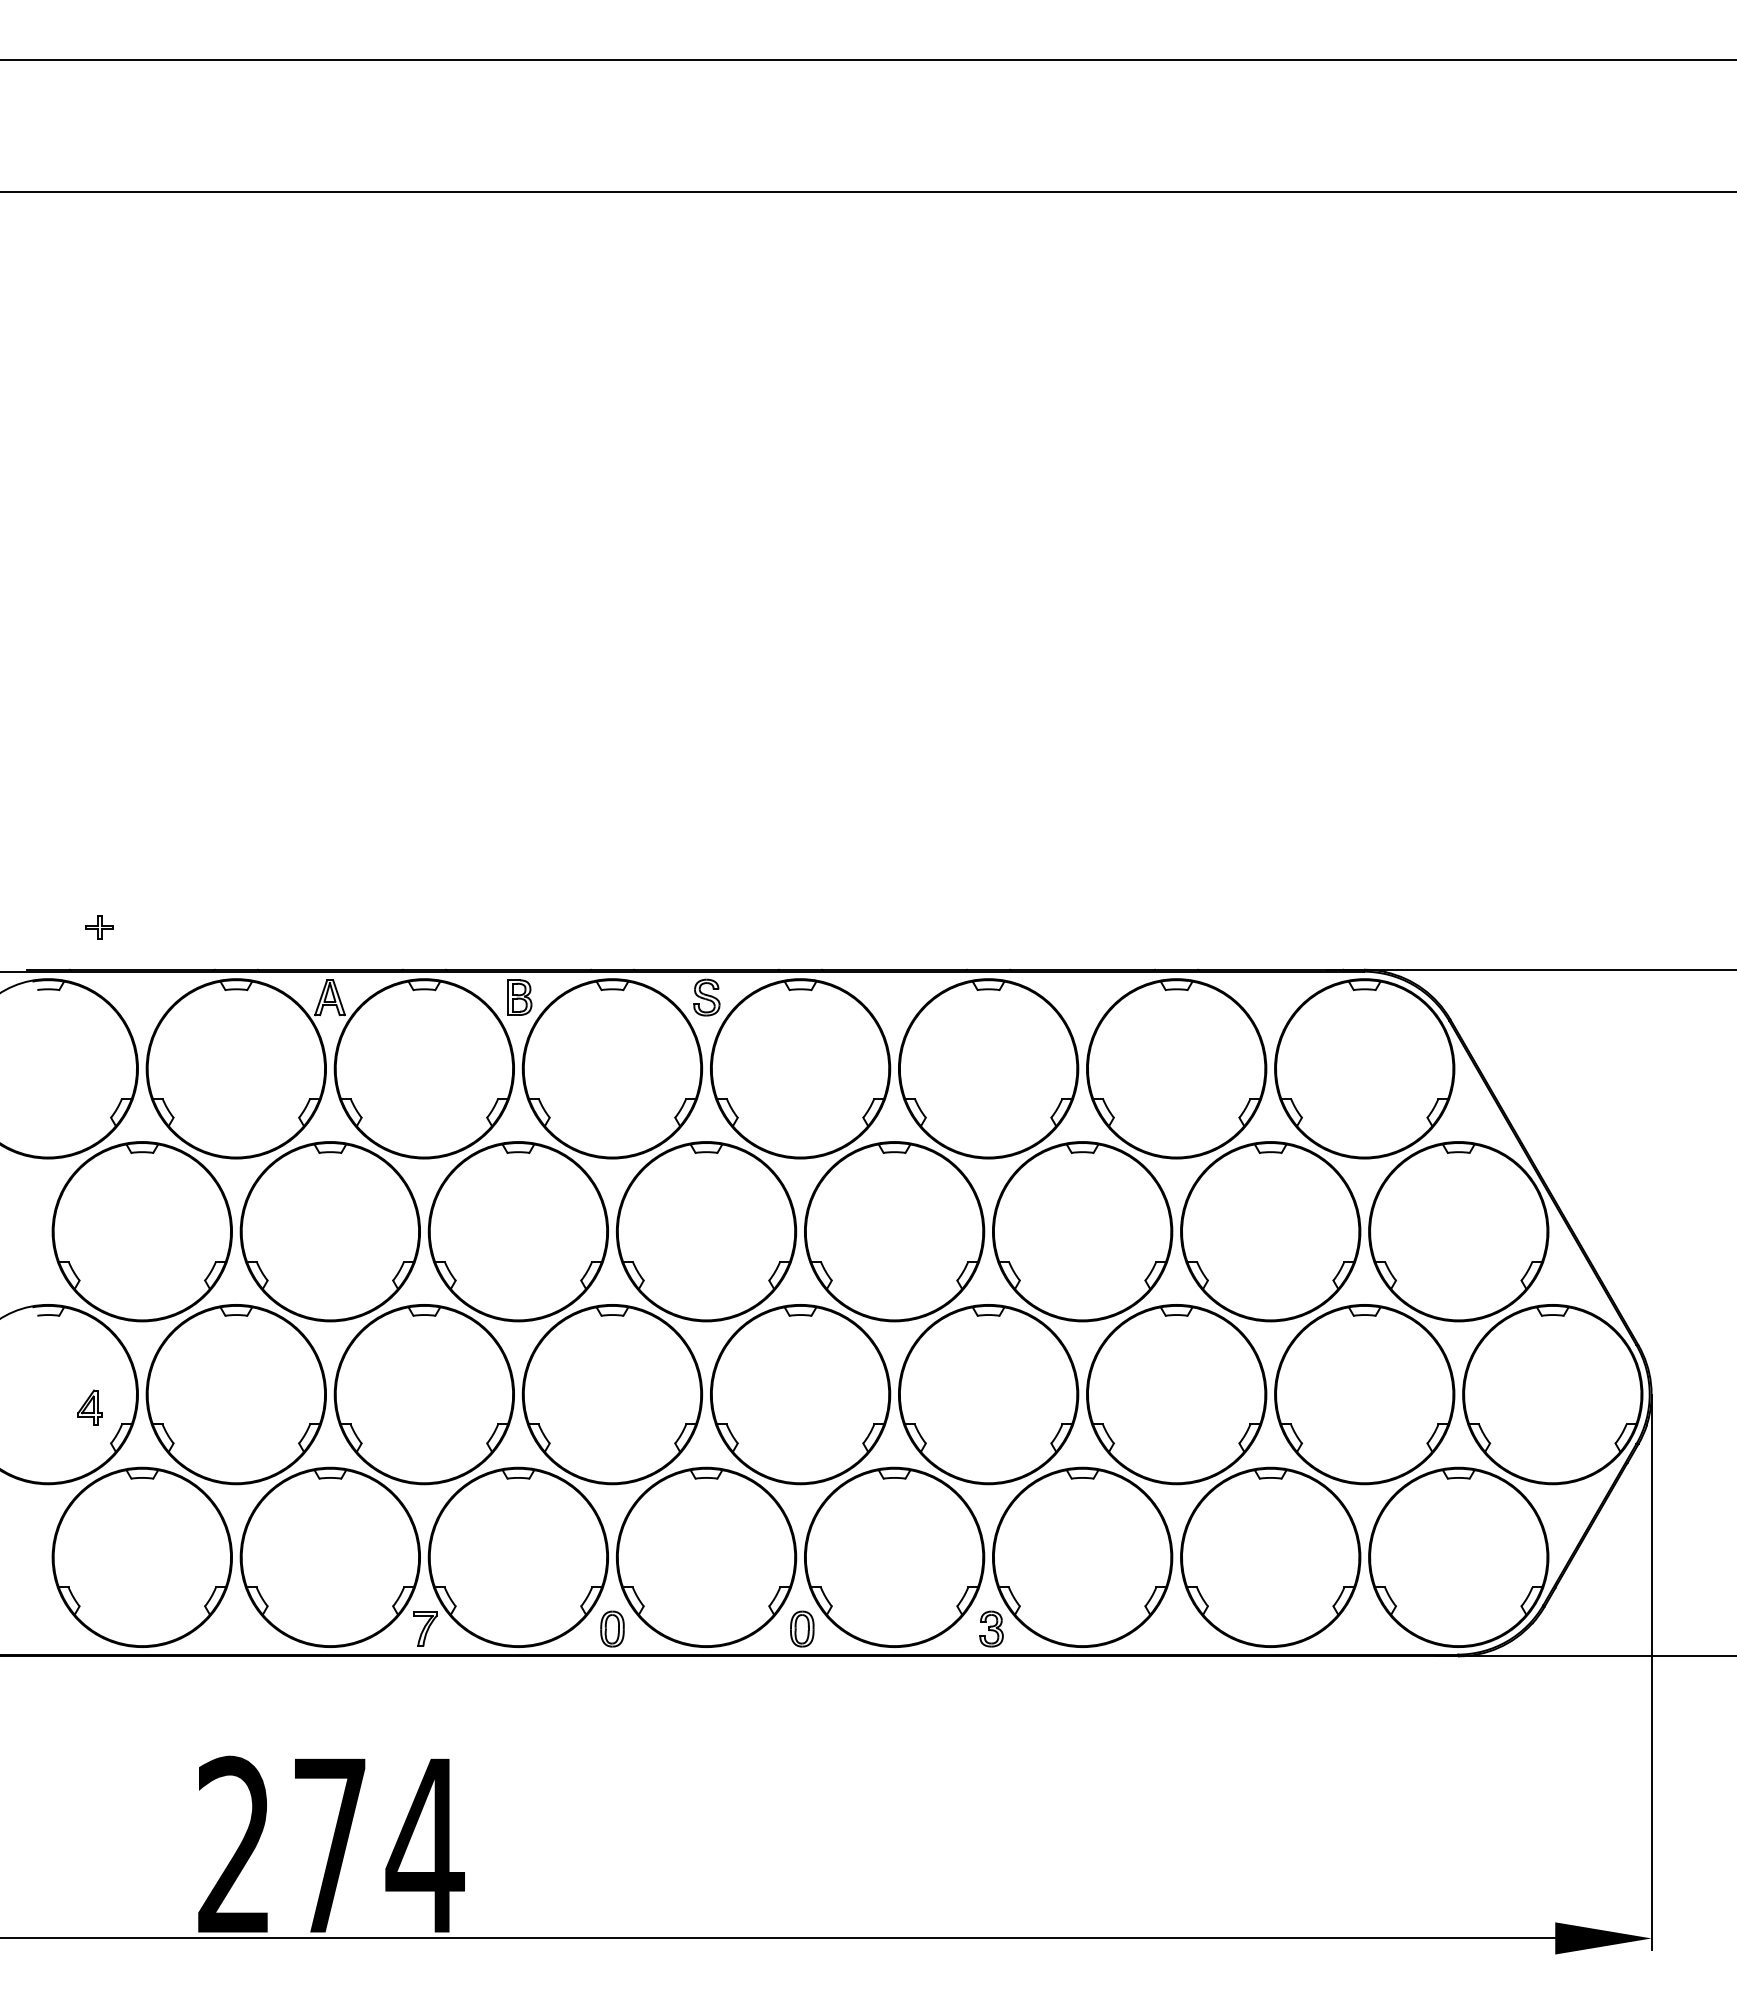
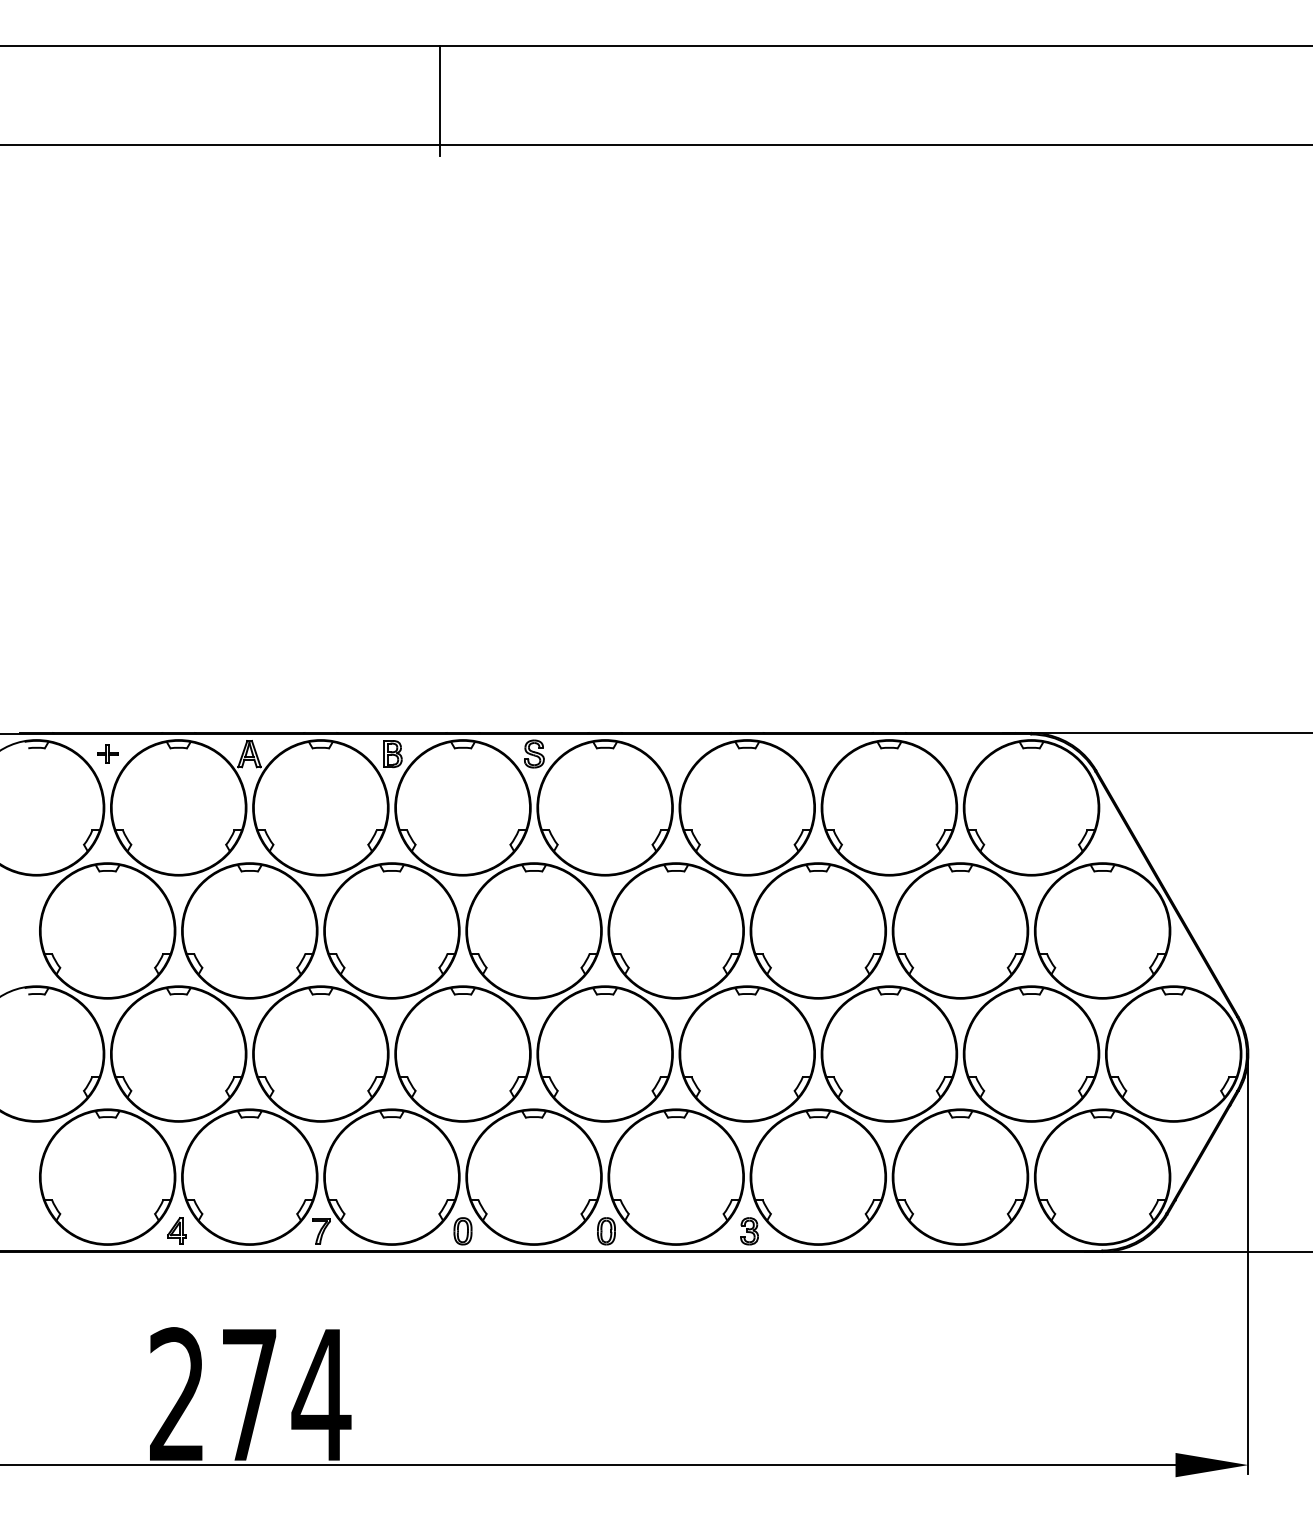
line: (582, 133) -> (440, 100), added
part: (99, 927) -> (107, 753), moved
part: (89, 1407) -> (176, 1230), moved

